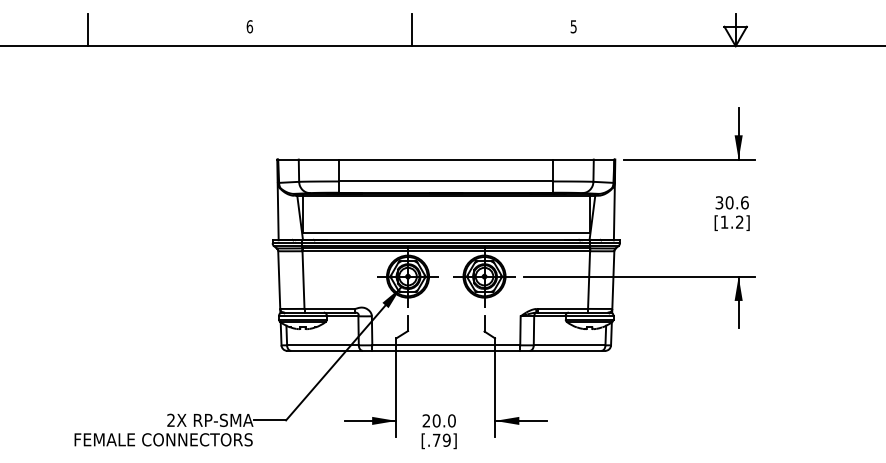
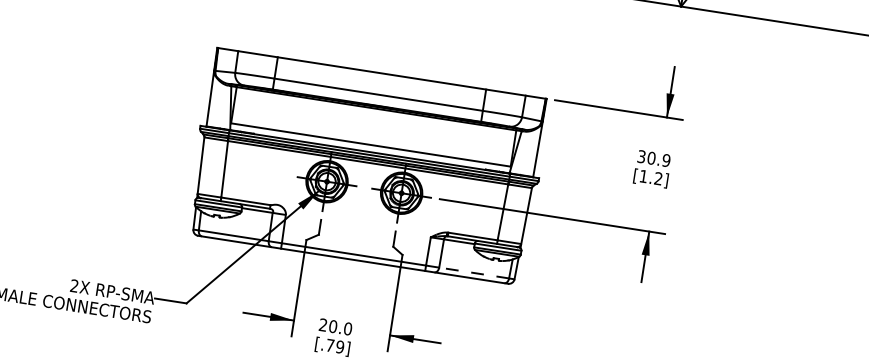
text: (744, 202) -> (666, 160), 30.6 -> 30.9
line: (569, 345) -> (474, 273), solid -> dashed

